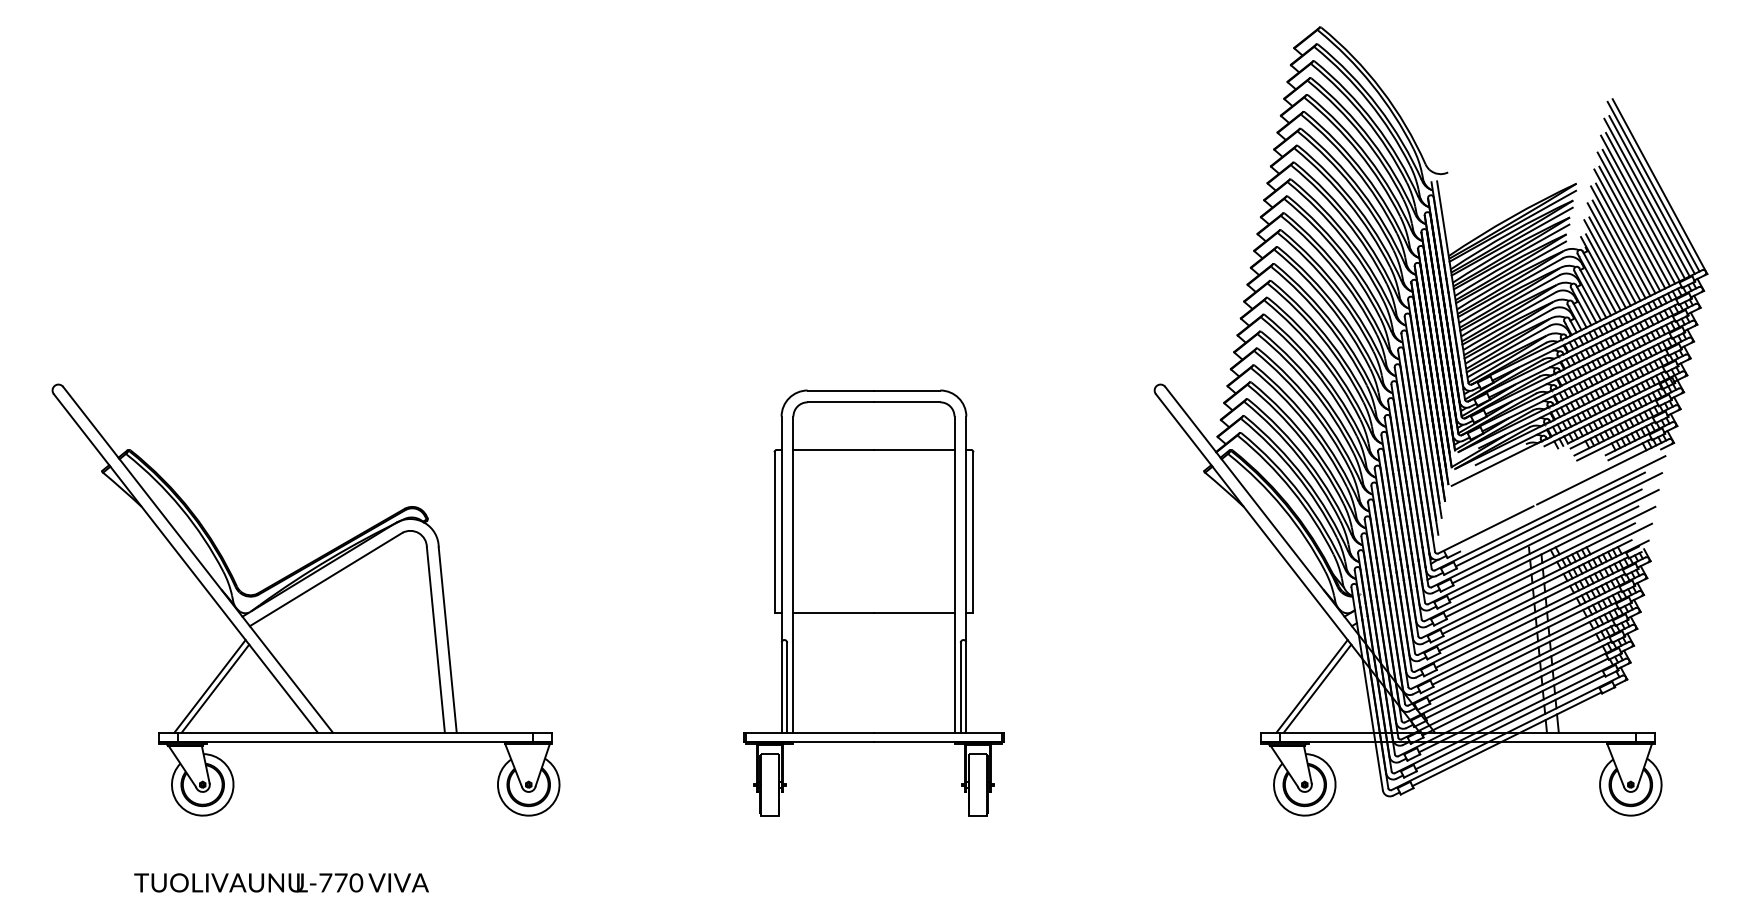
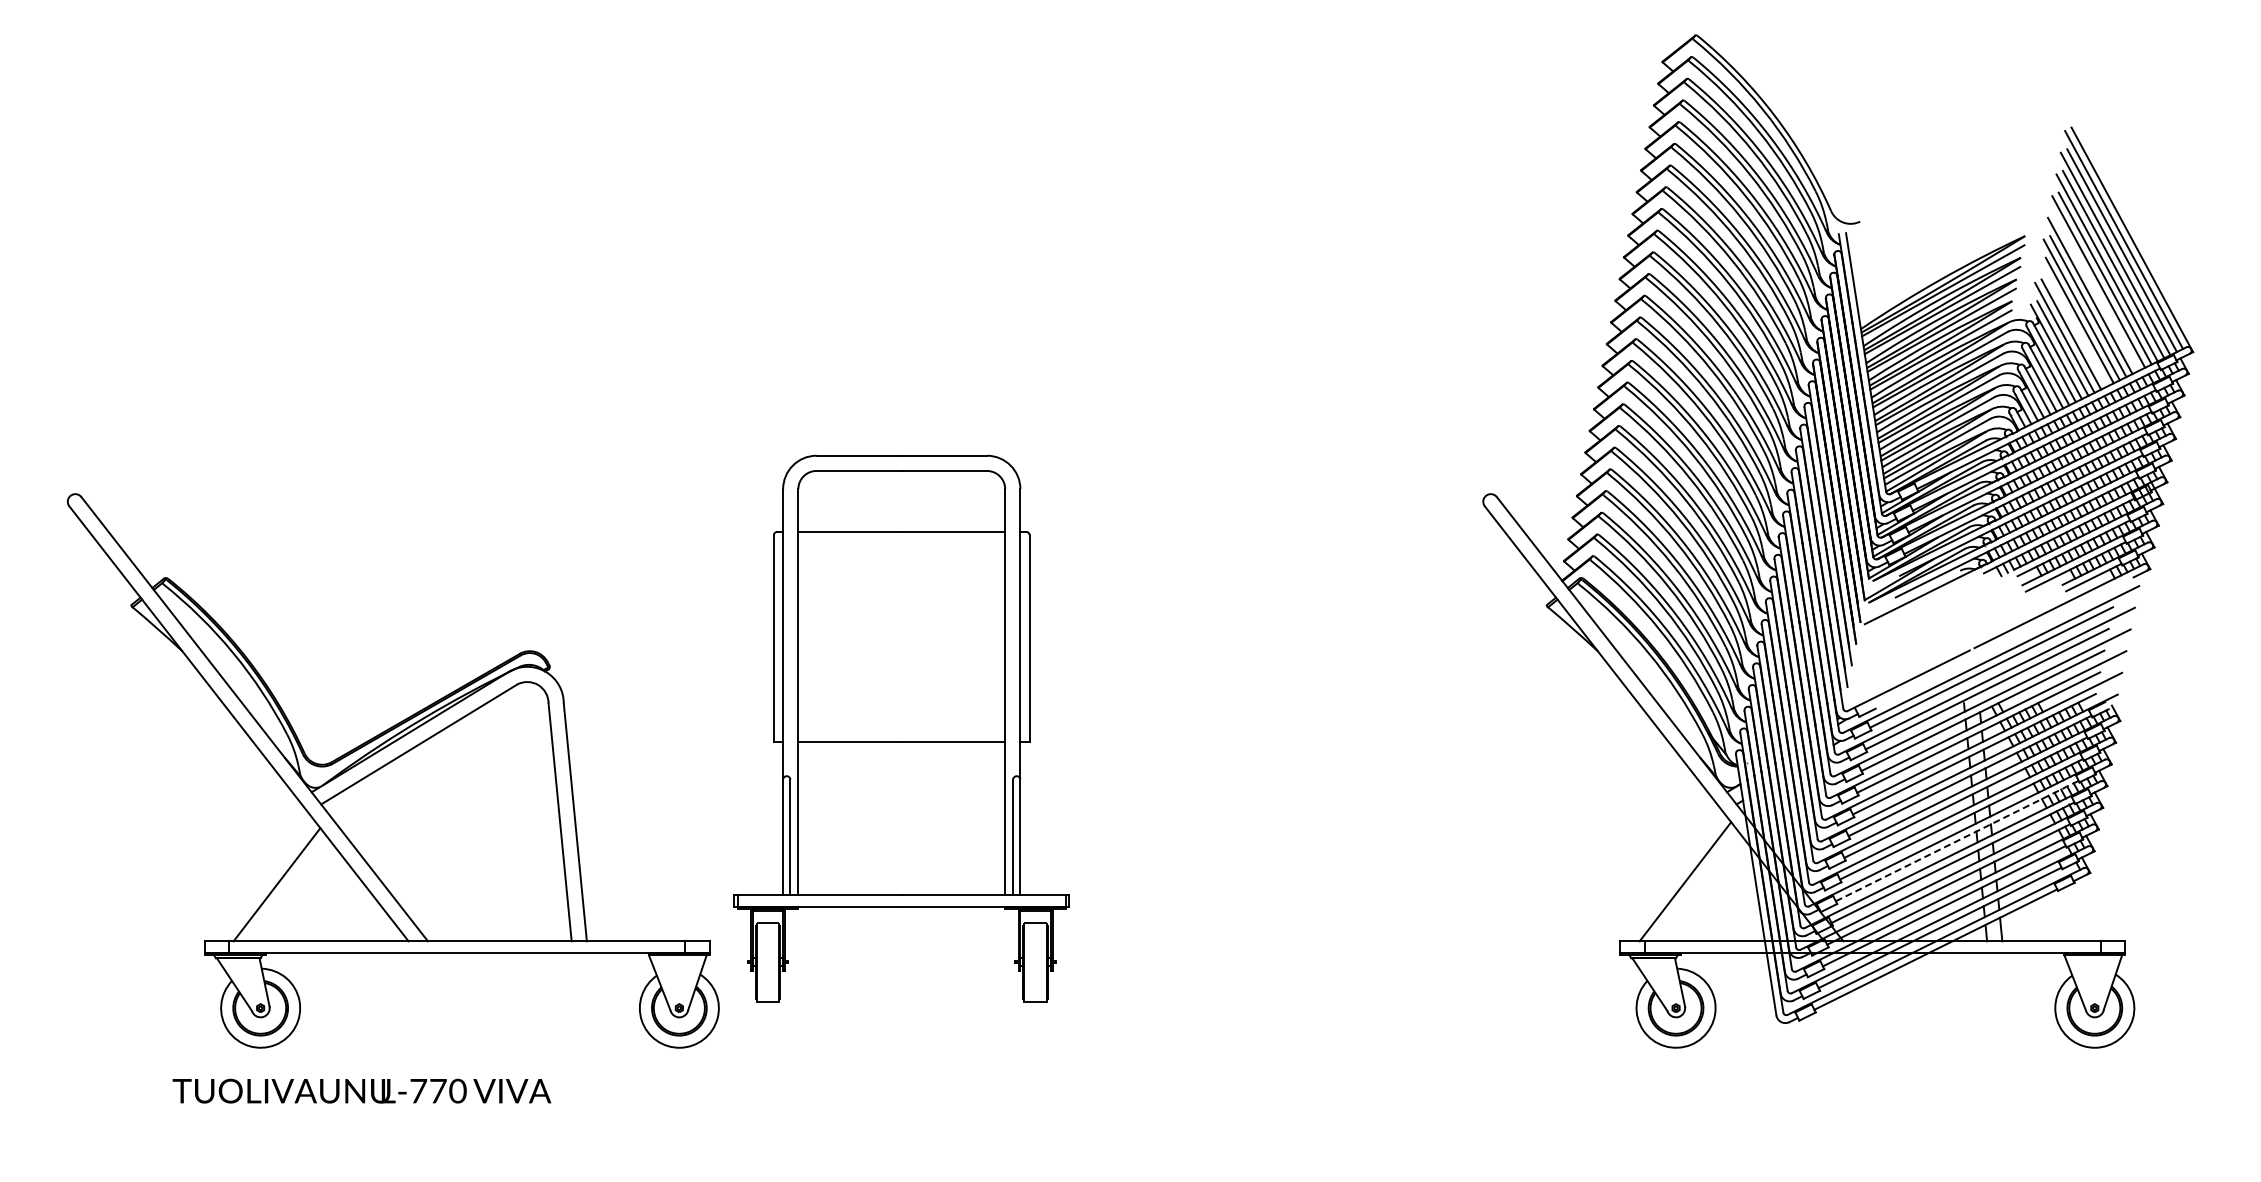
line: (1632, 227) -> (2096, 292), removed
line: (1614, 251) -> (2073, 323), removed
part: (873, 602) -> (901, 728), moved
line: (1523, 655) -> (1957, 841), solid -> dashed
line: (209, 686) -> (269, 881), removed
line: (1317, 688) -> (1692, 884), removed
text: (281, 882) -> (361, 1090), moved

